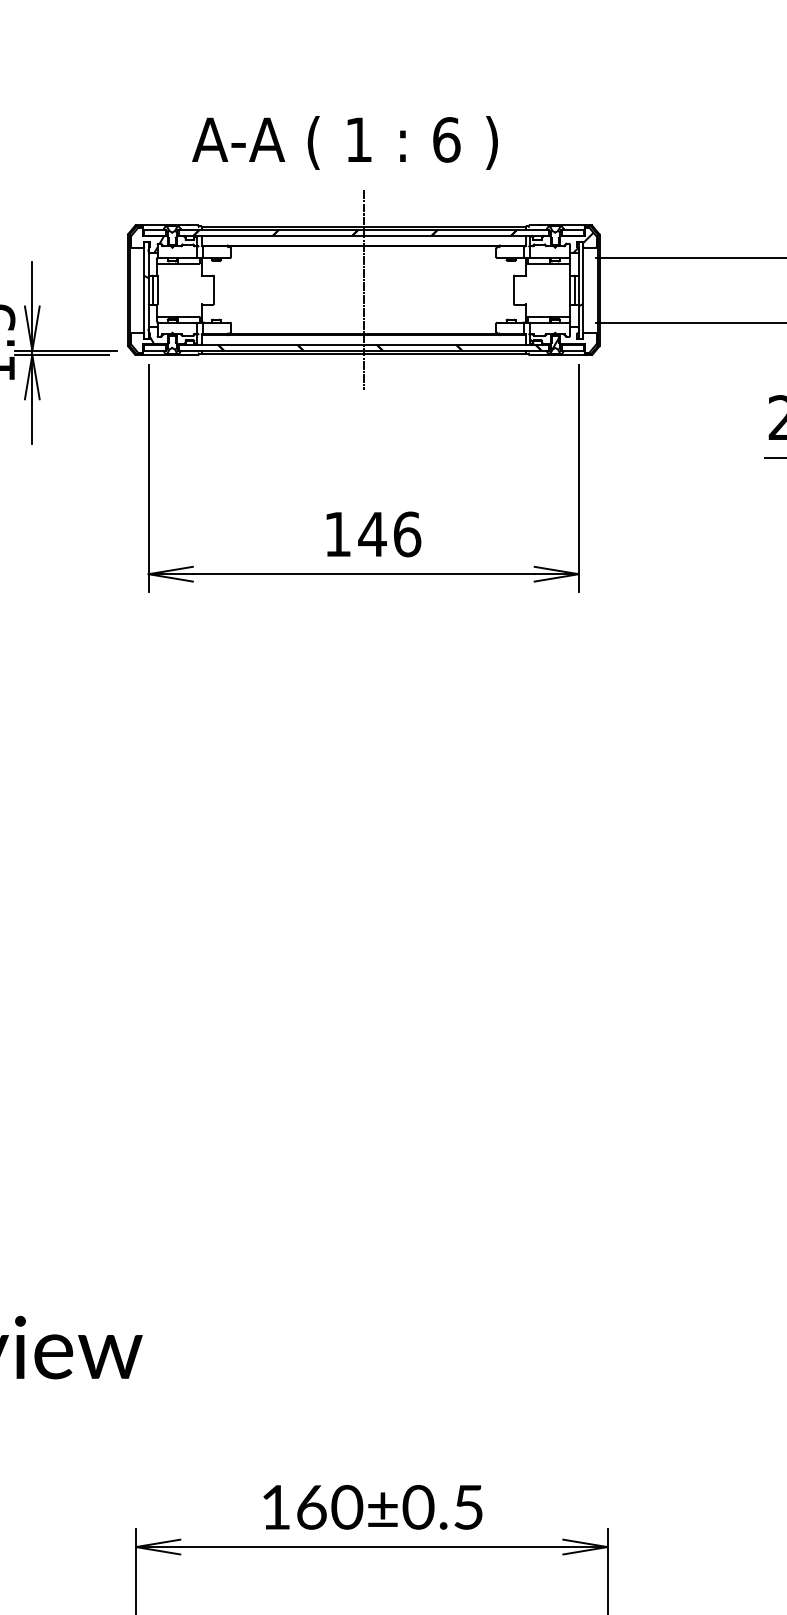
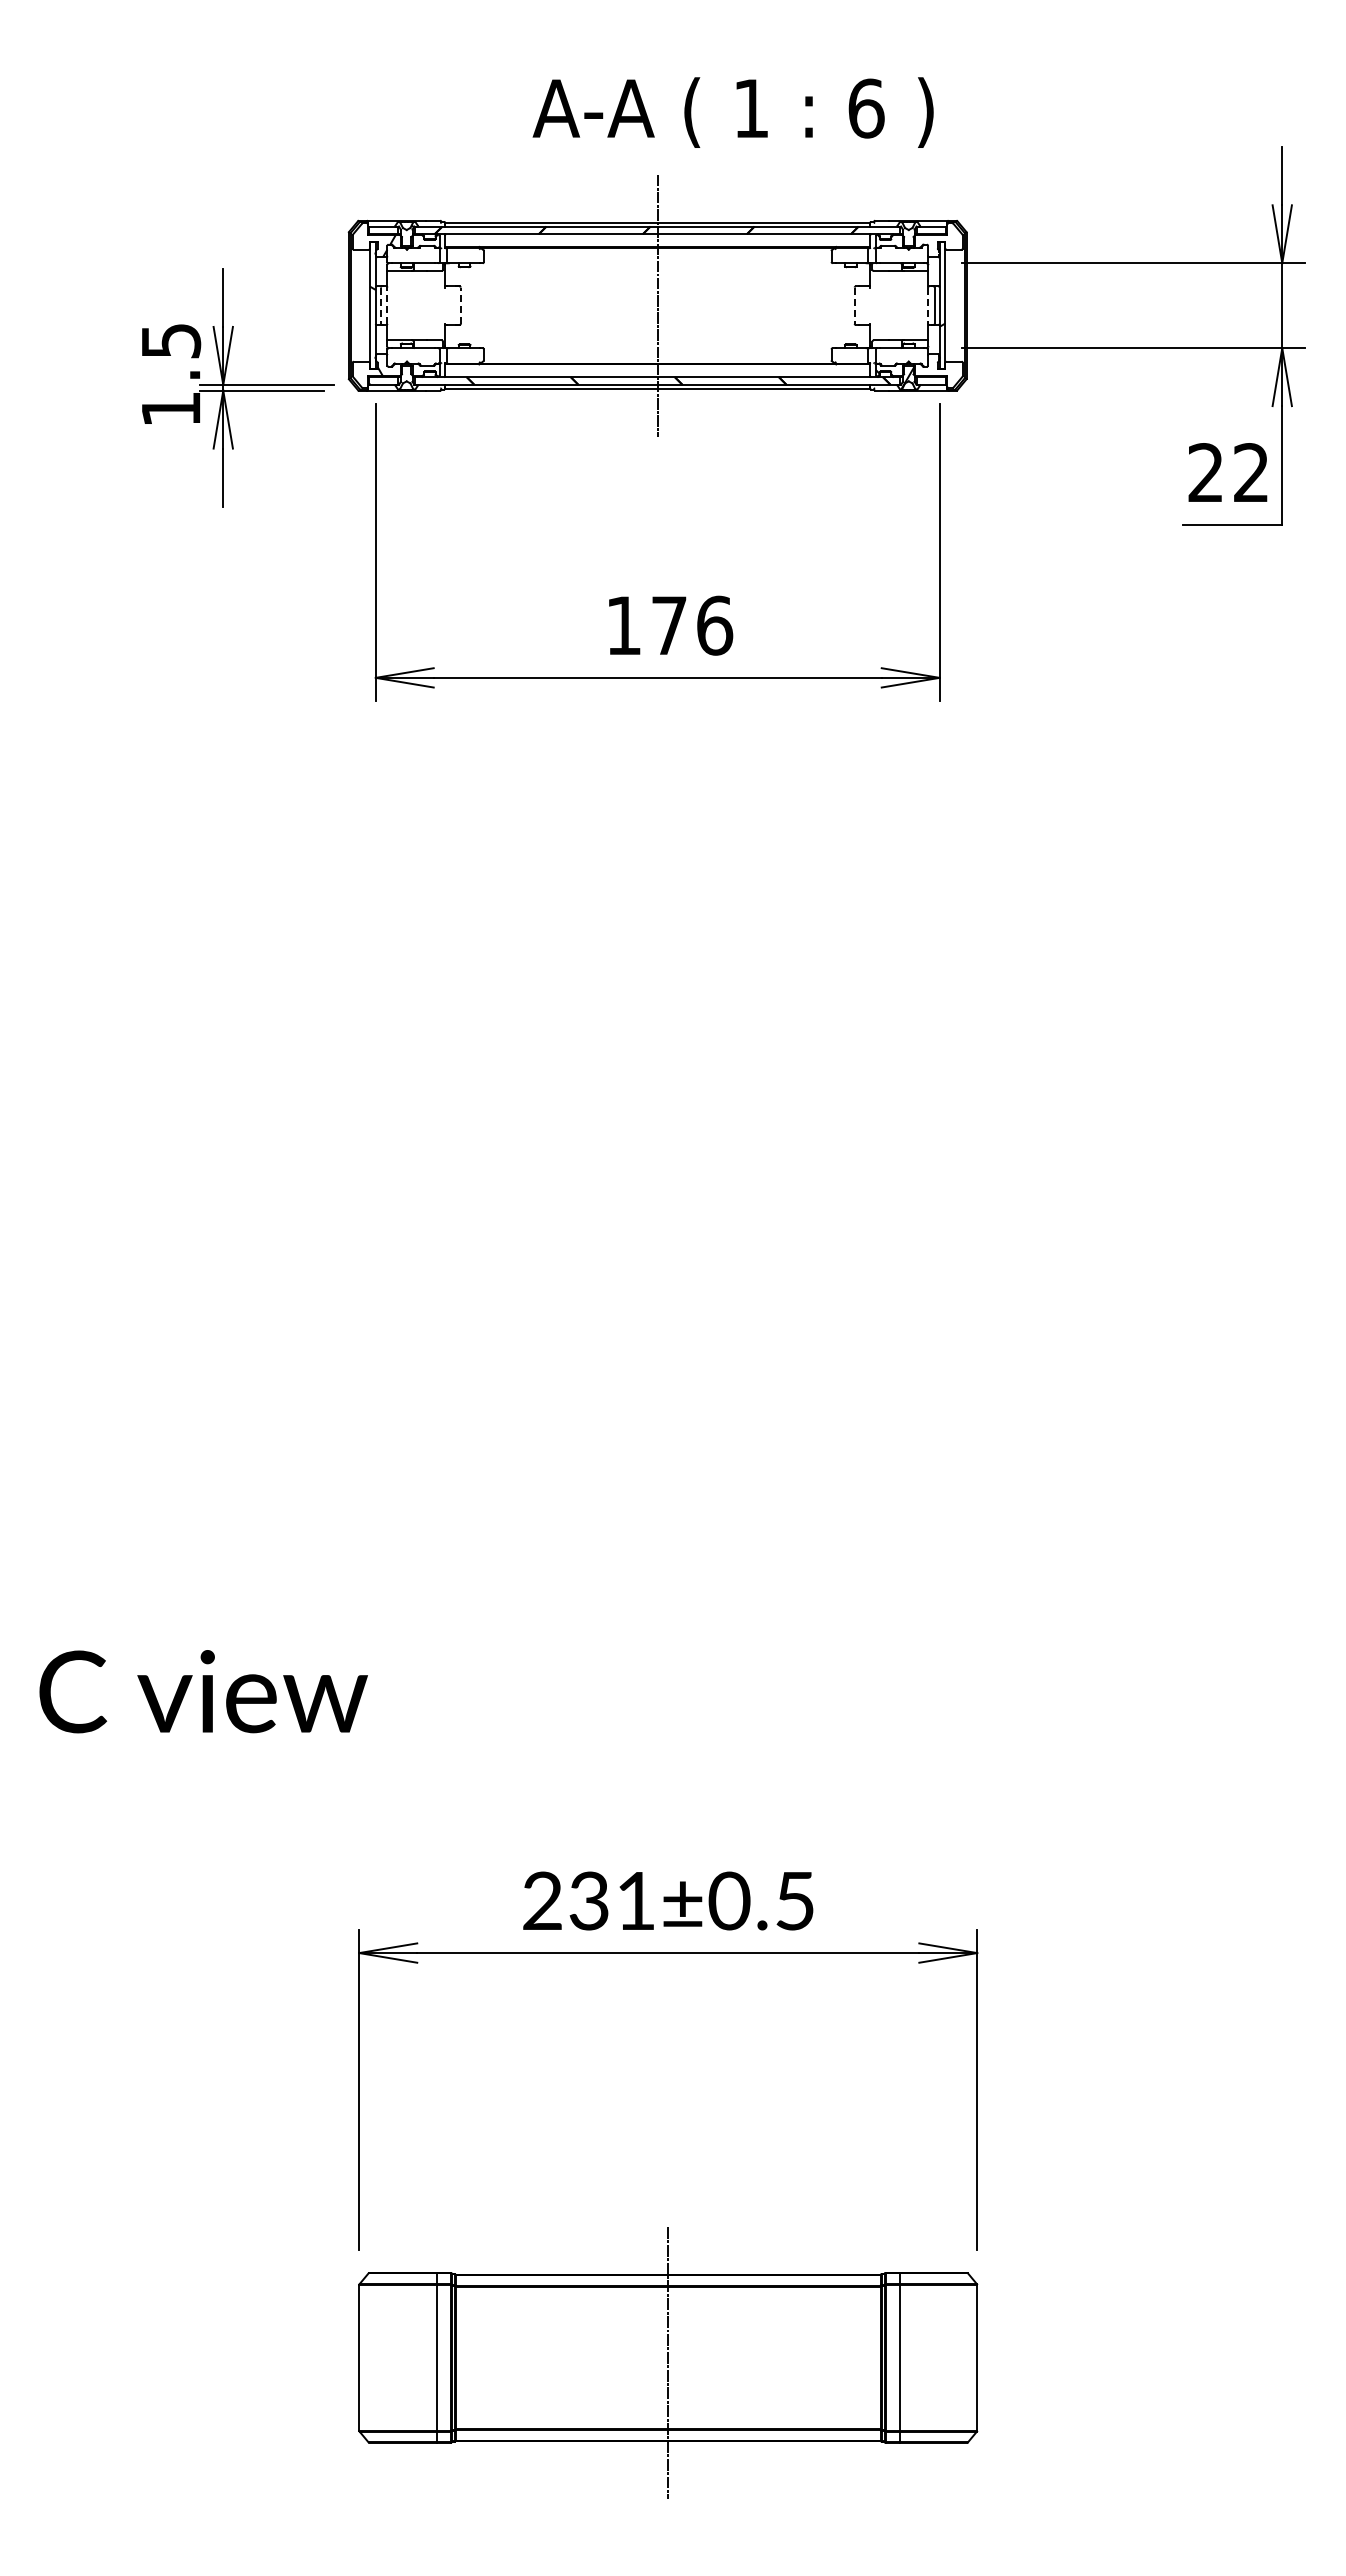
text: (344, 142) -> (732, 112), moved
hatch: (582, 242) -> (944, 243), removed
line: (152, 290) -> (380, 306), solid -> dashed
line: (157, 290) -> (387, 305), solid -> dashed
line: (213, 290) -> (460, 305), solid -> dashed
line: (513, 290) -> (854, 306), solid -> dashed
line: (570, 290) -> (928, 306), solid -> dashed
text: (372, 534) -> (669, 625), 146 -> 176
text: (312, 1506) -> (590, 1900), 160±0.5 -> 231±0.5

